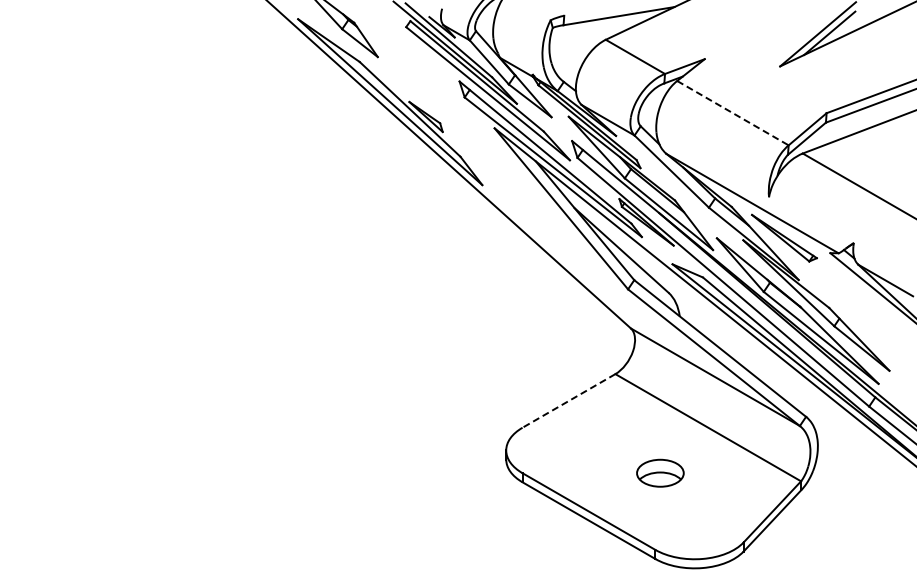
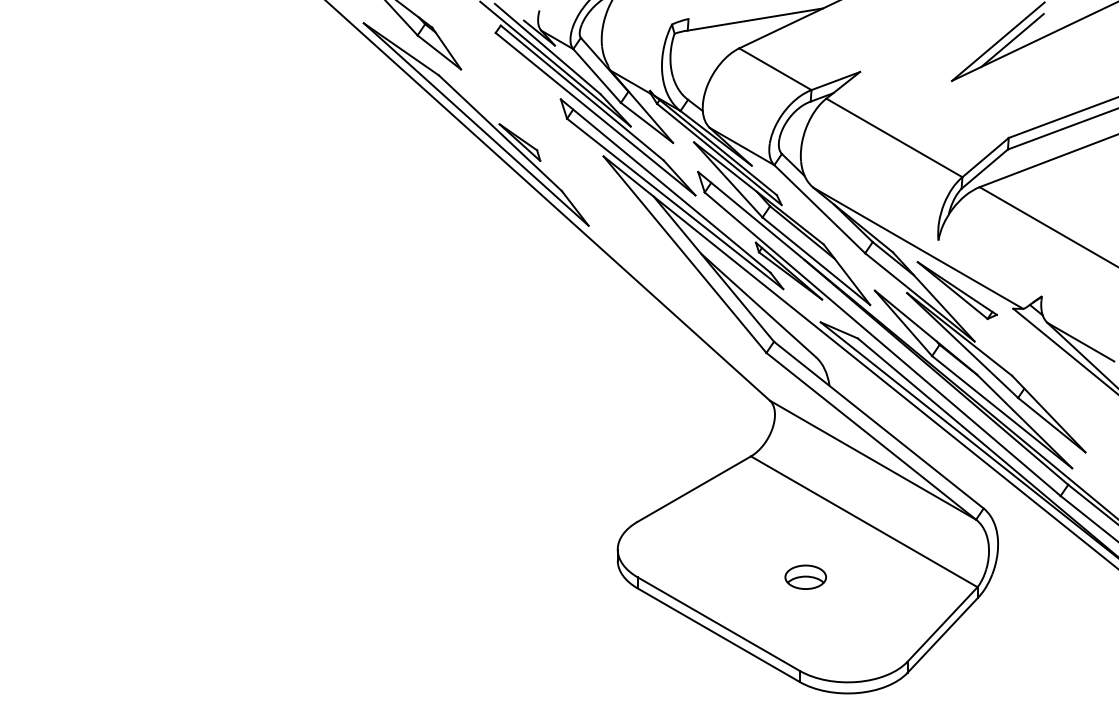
line: (733, 113) -> (895, 138), dashed -> solid
line: (568, 400) -> (693, 488), dashed -> solid
part: (659, 472) -> (804, 576), size x0.71

